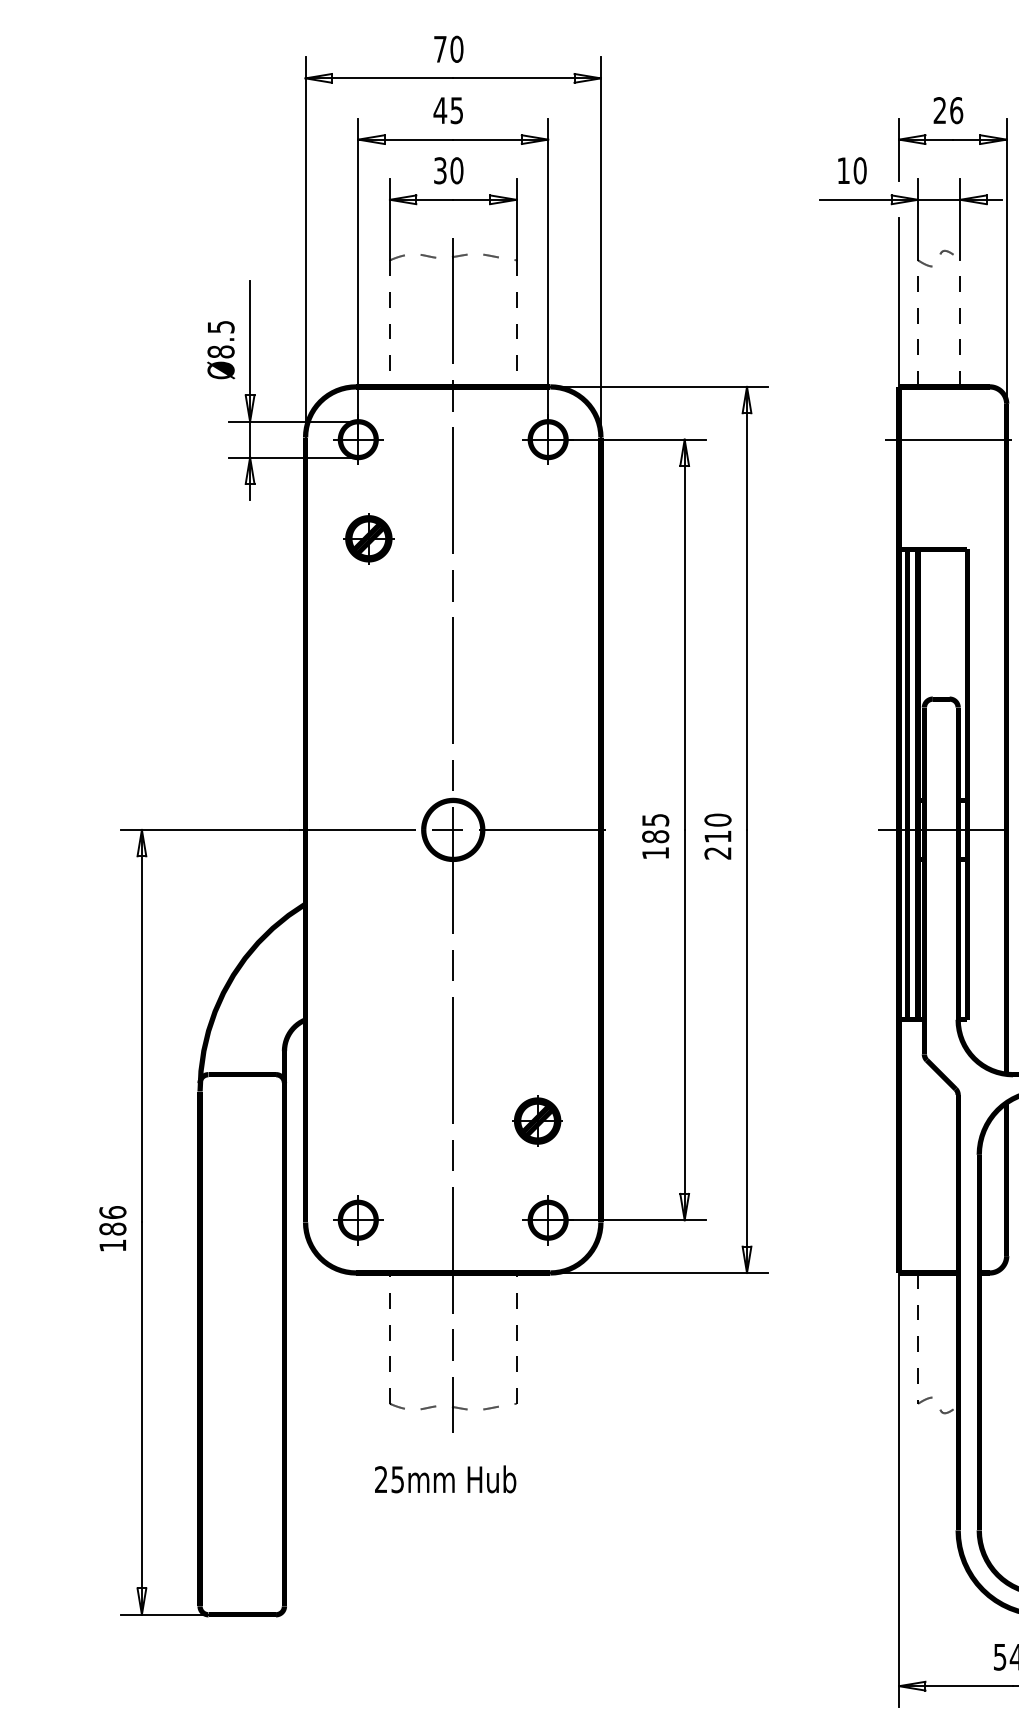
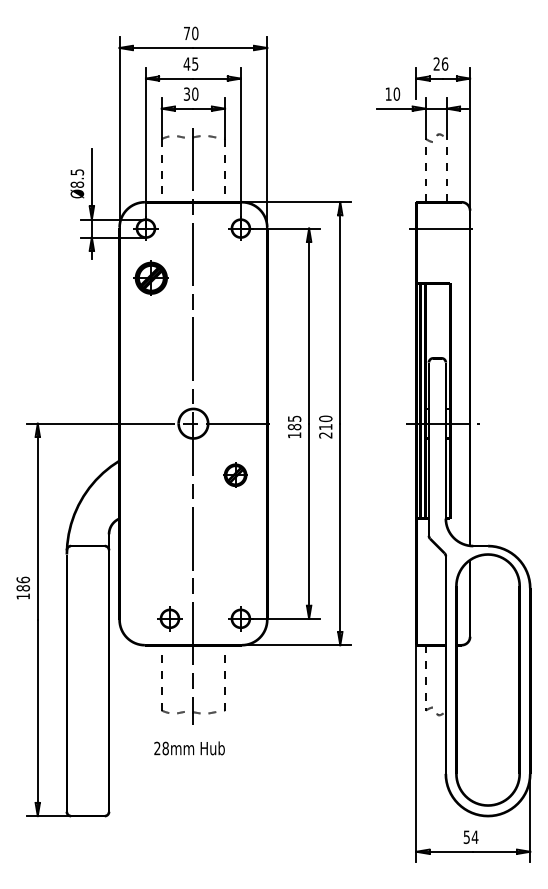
line: (899, 301) -> (416, 159), removed
part: (367, 537) -> (150, 277), size x1.4
part: (537, 1119) -> (235, 474), moved
part: (357, 1219) -> (169, 618), moved
text: (111, 1227) -> (22, 587), moved
text: (397, 1479) -> (165, 748), 25mm -> 28mm

